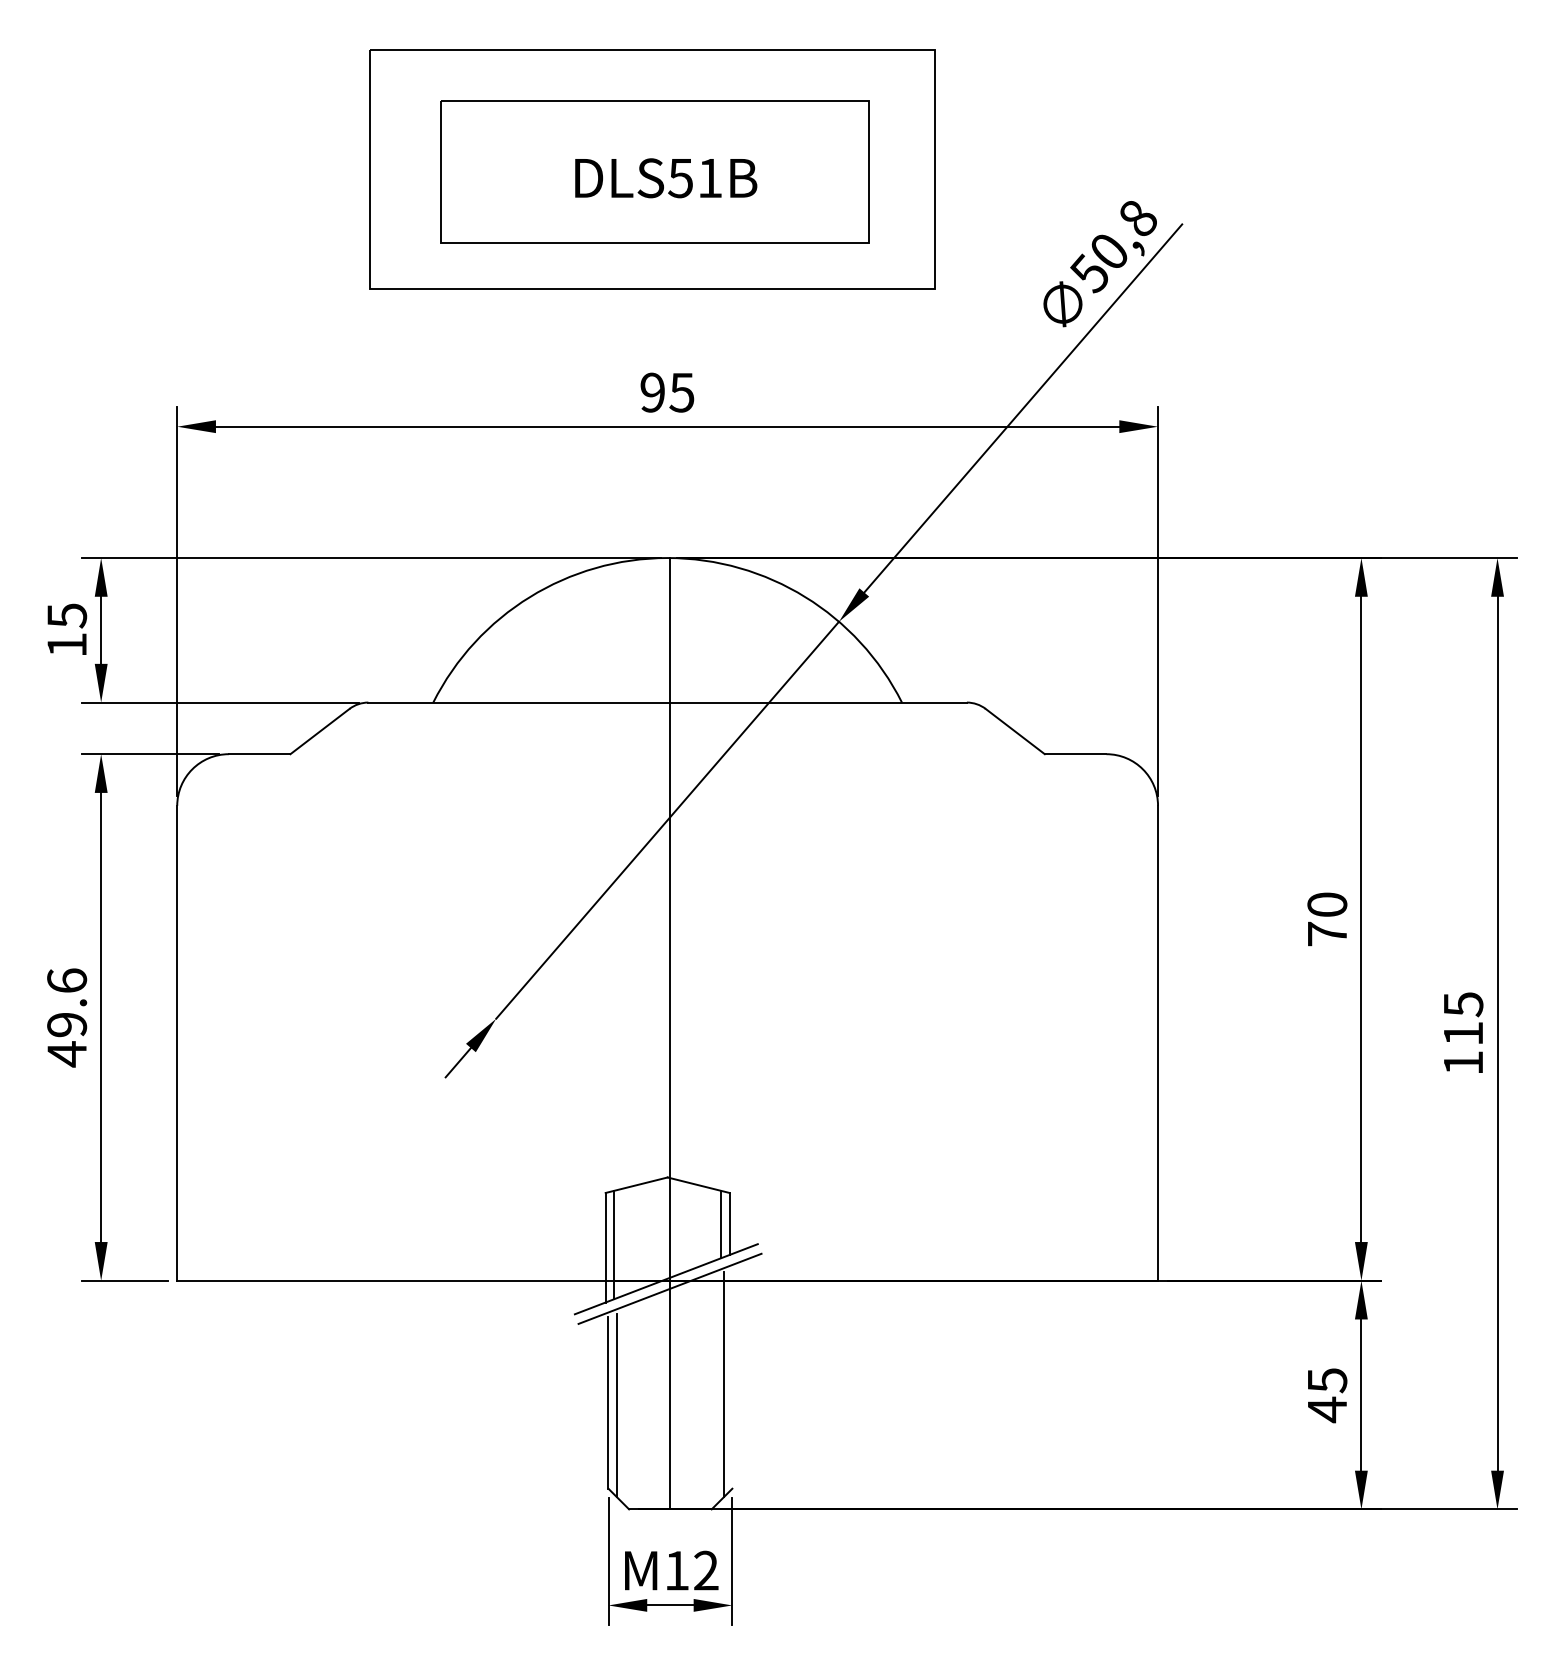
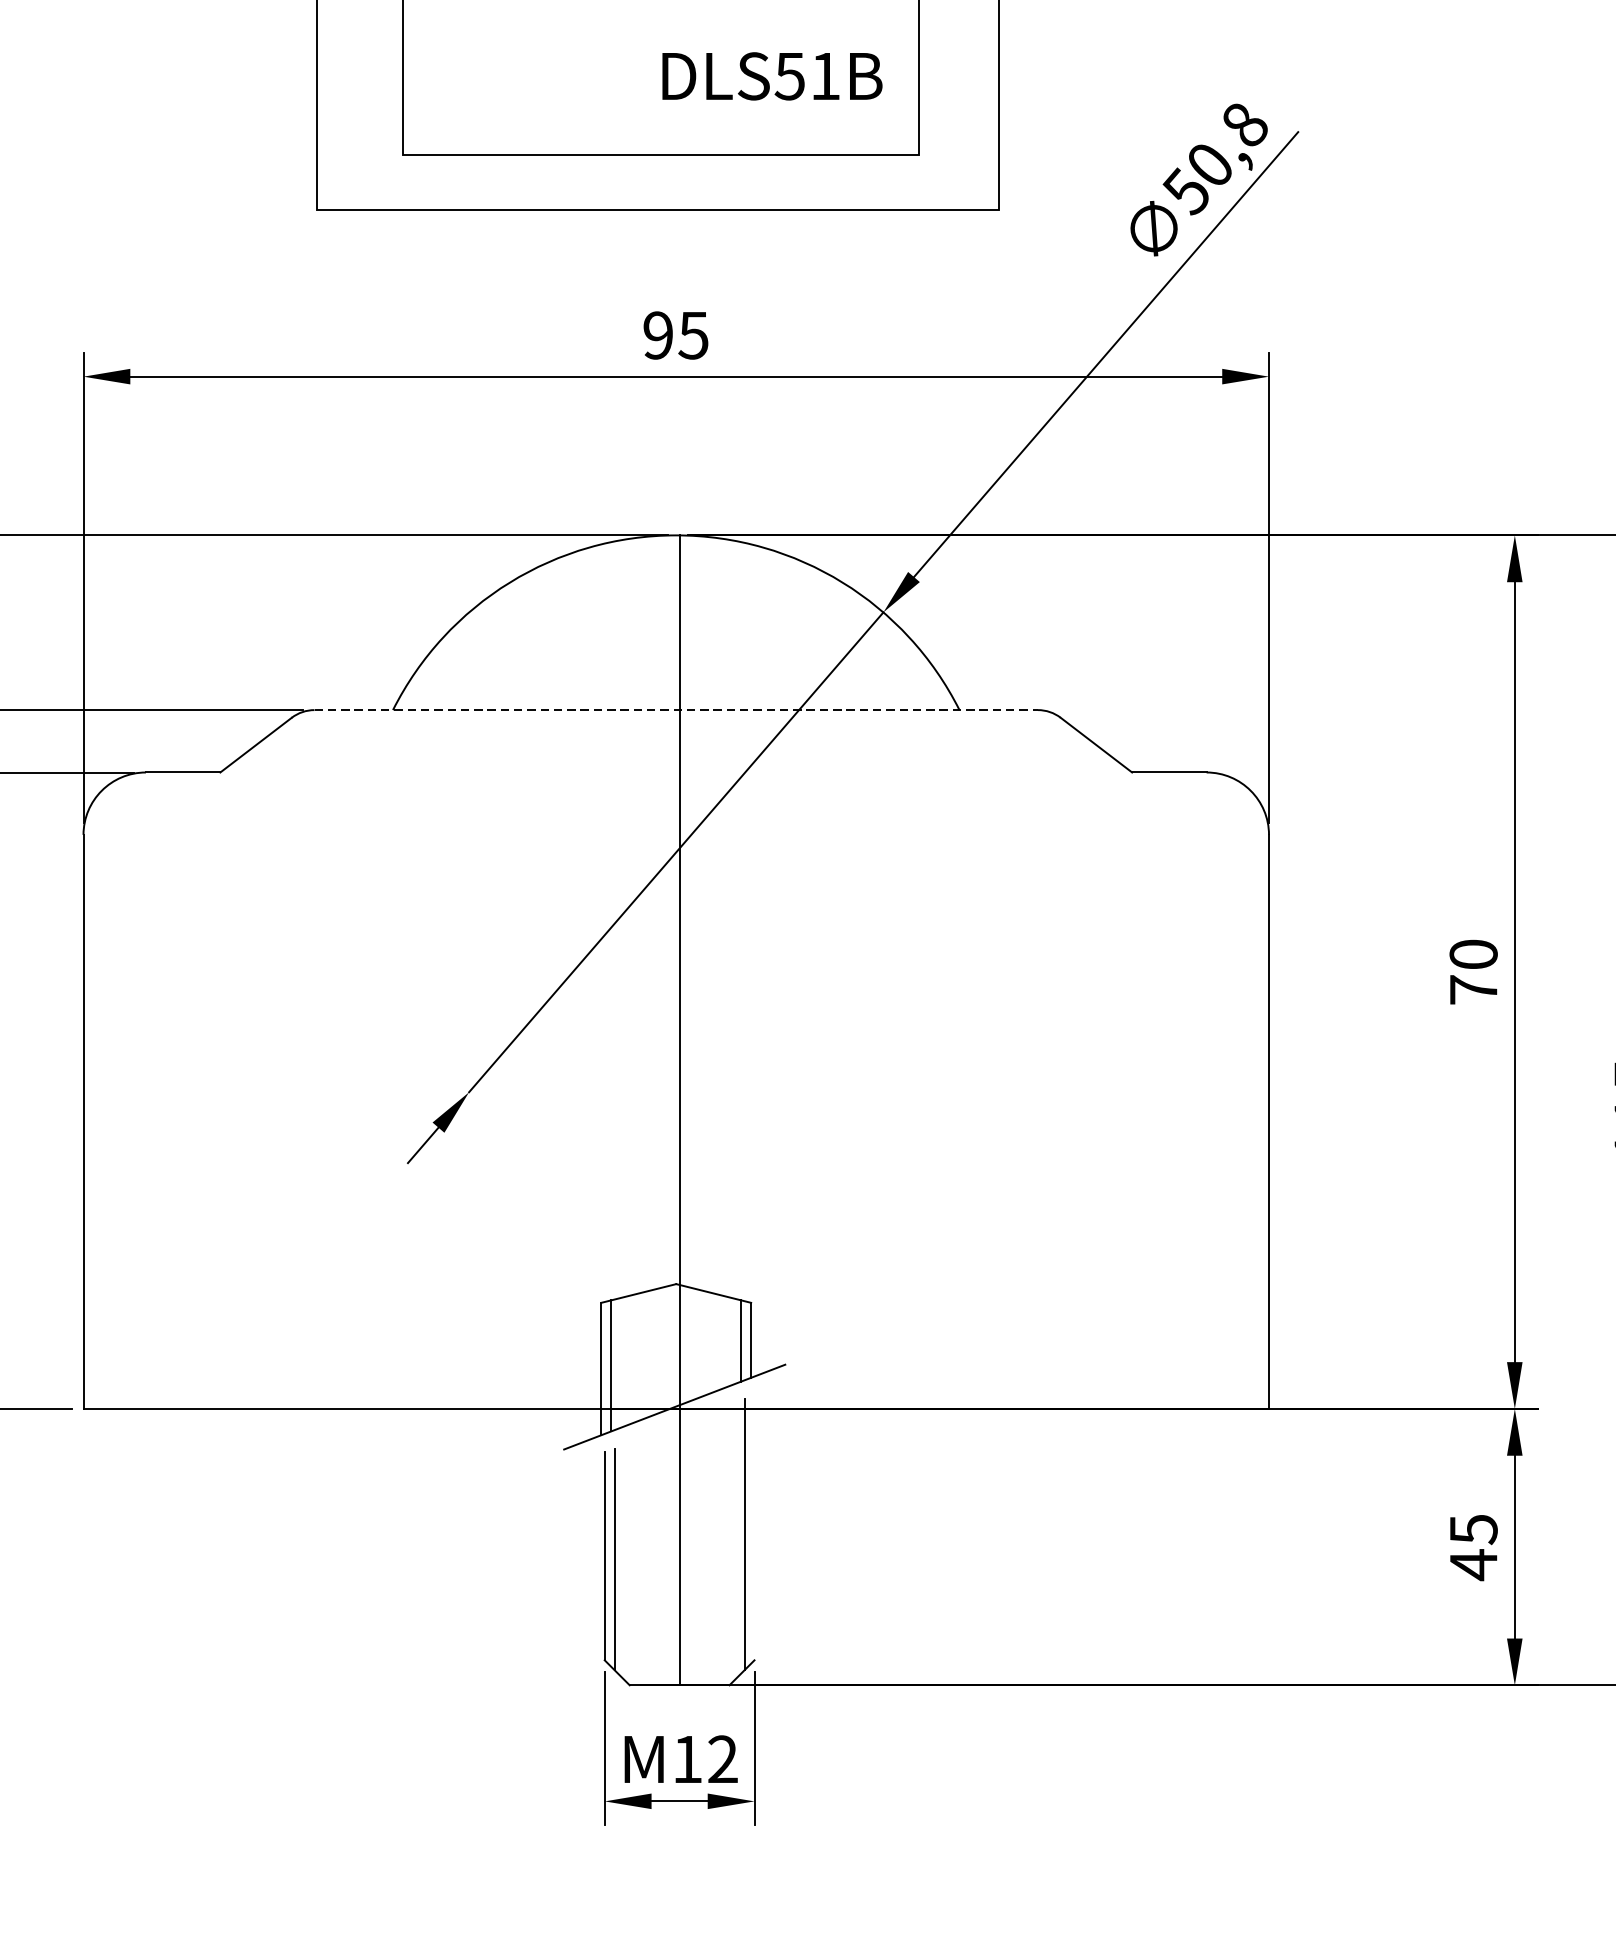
text: (666, 178) -> (772, 76), moved
line: (668, 702) -> (677, 710), solid -> dashed
line: (669, 1288) -> (678, 1418), removed

